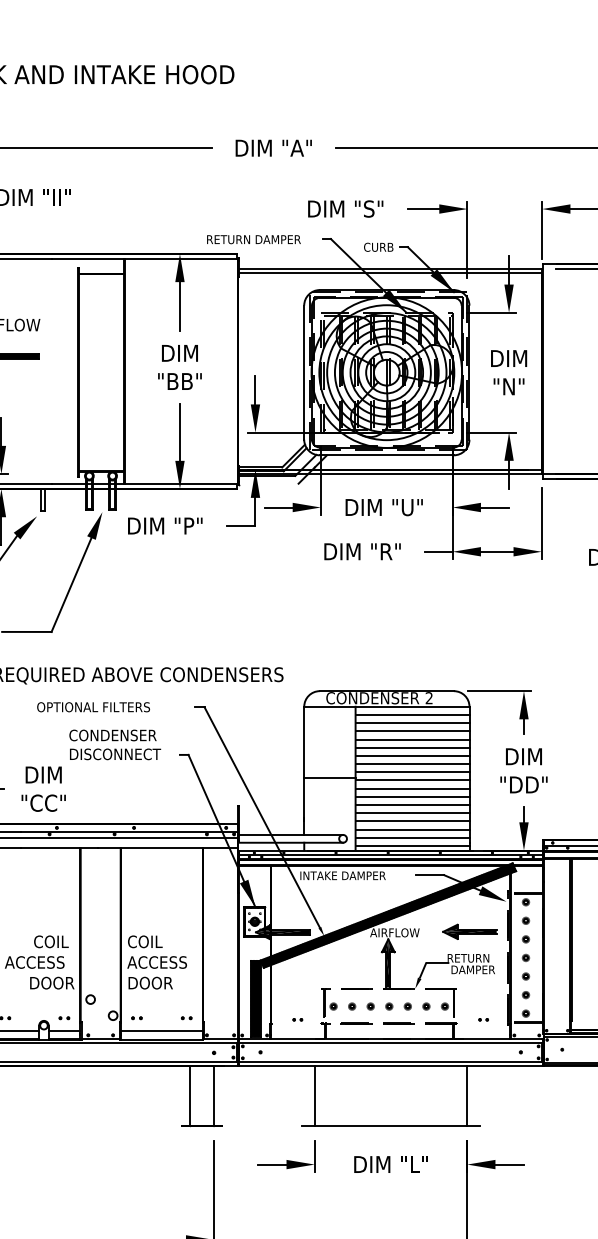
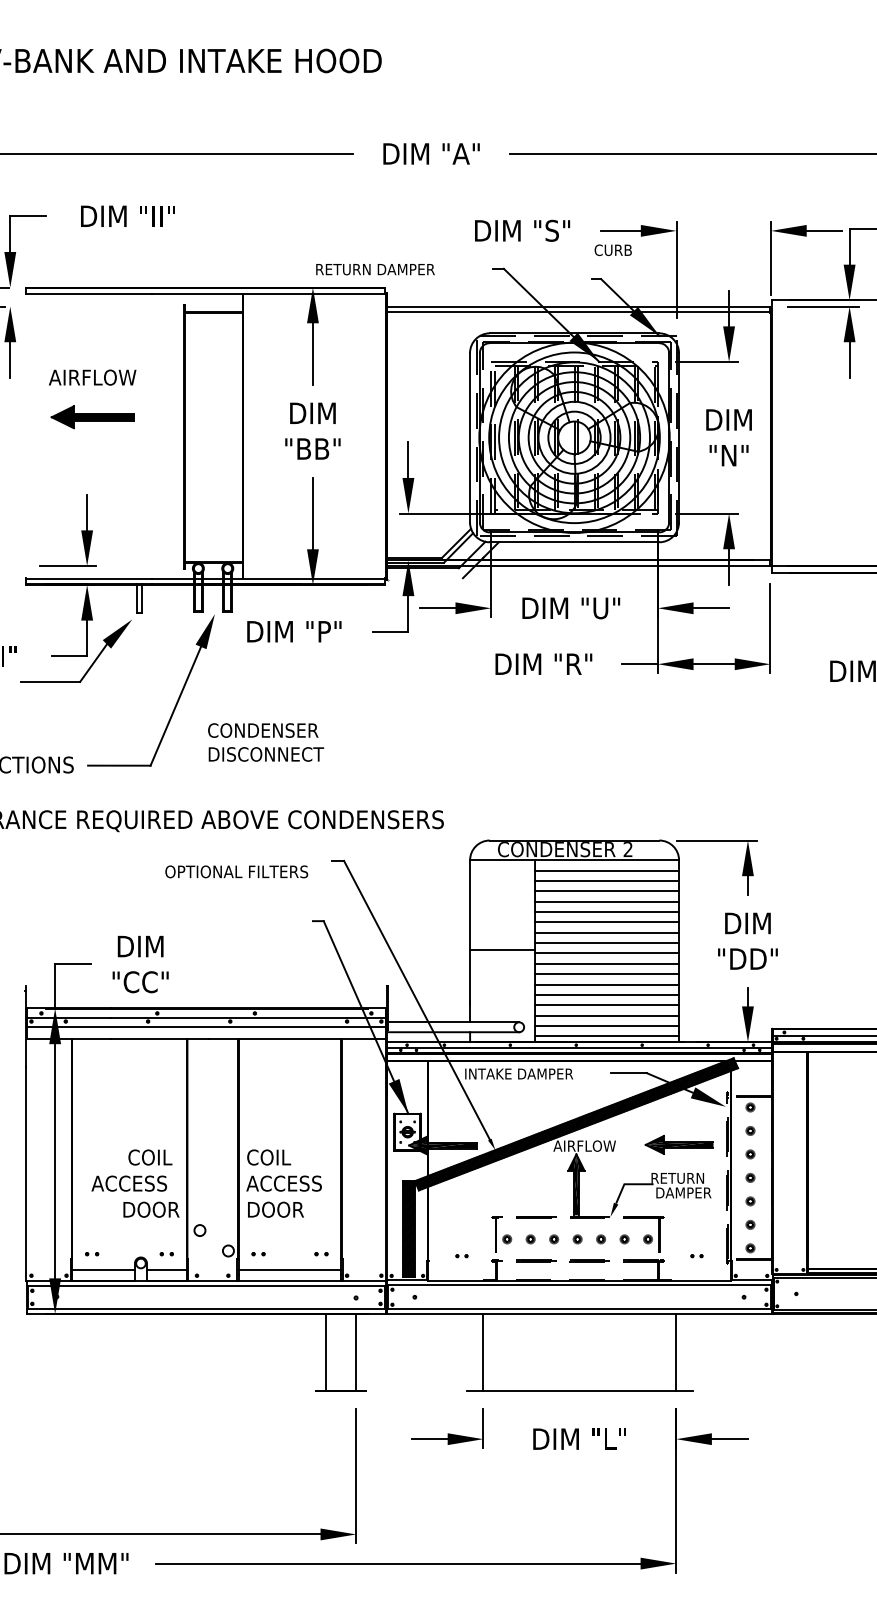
text: (253, 239) -> (375, 269), moved
text: (378, 246) -> (612, 249), moved
text: (93, 706) -> (236, 871), moved
text: (115, 744) -> (266, 742), moved

